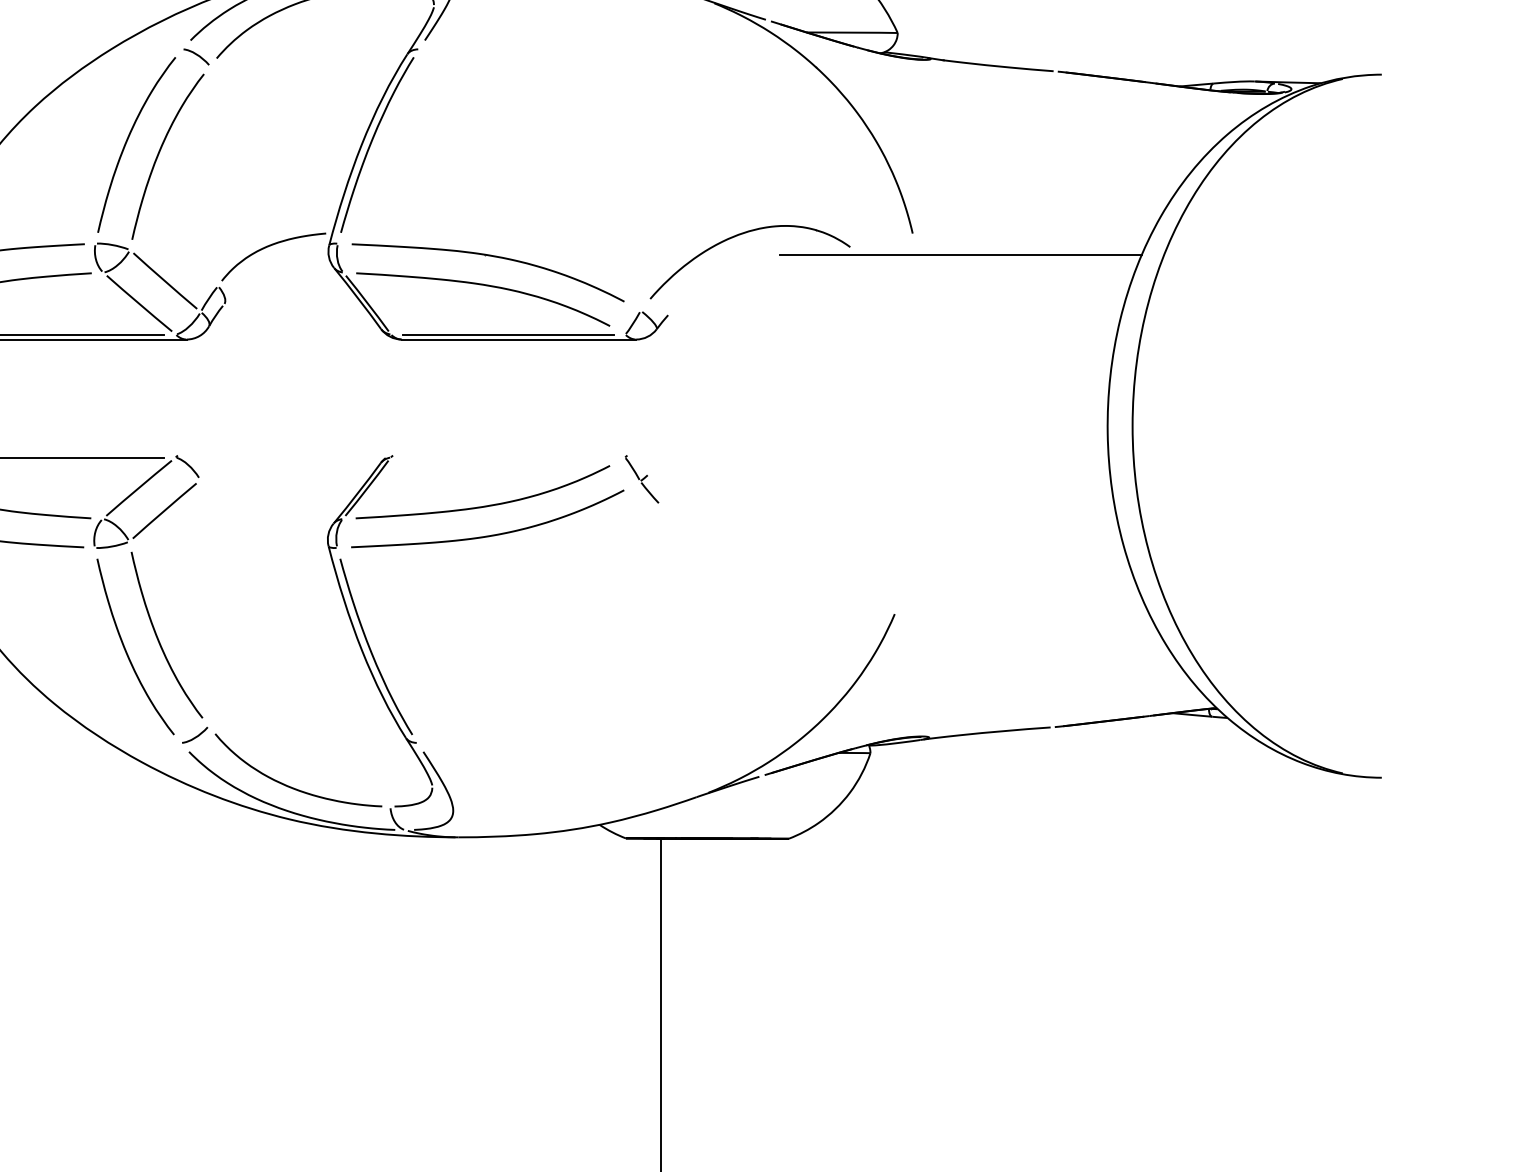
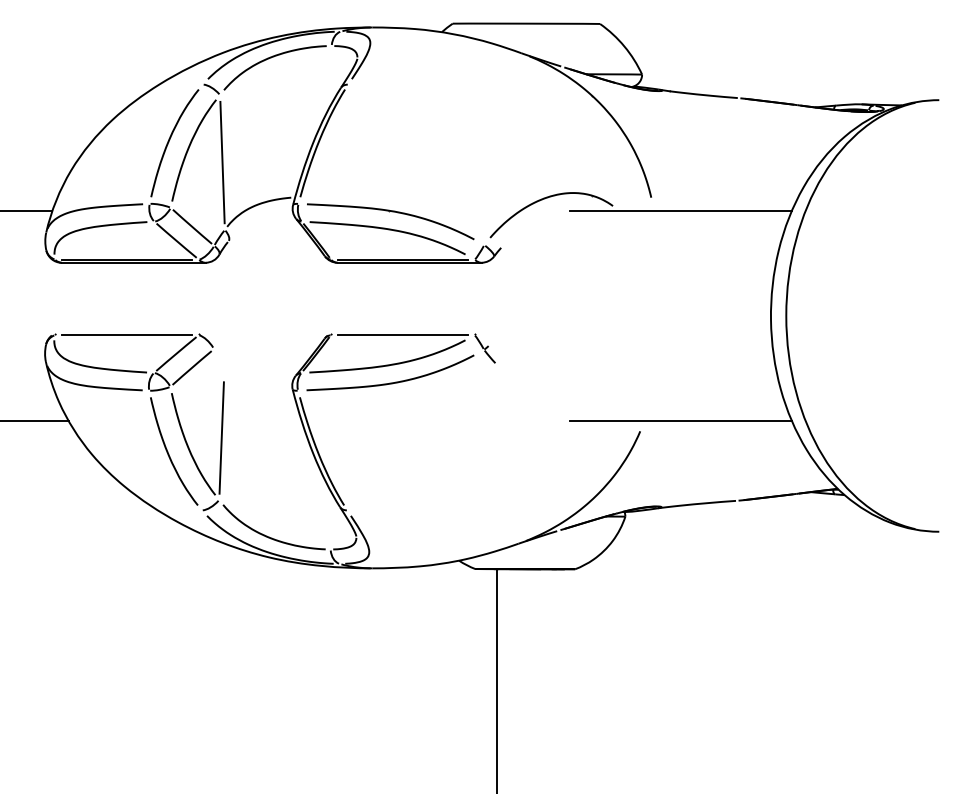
line: (214, 176) -> (222, 162), added
line: (507, 458) -> (402, 335), added
line: (960, 598) -> (680, 421), added
line: (212, 624) -> (221, 437), added

